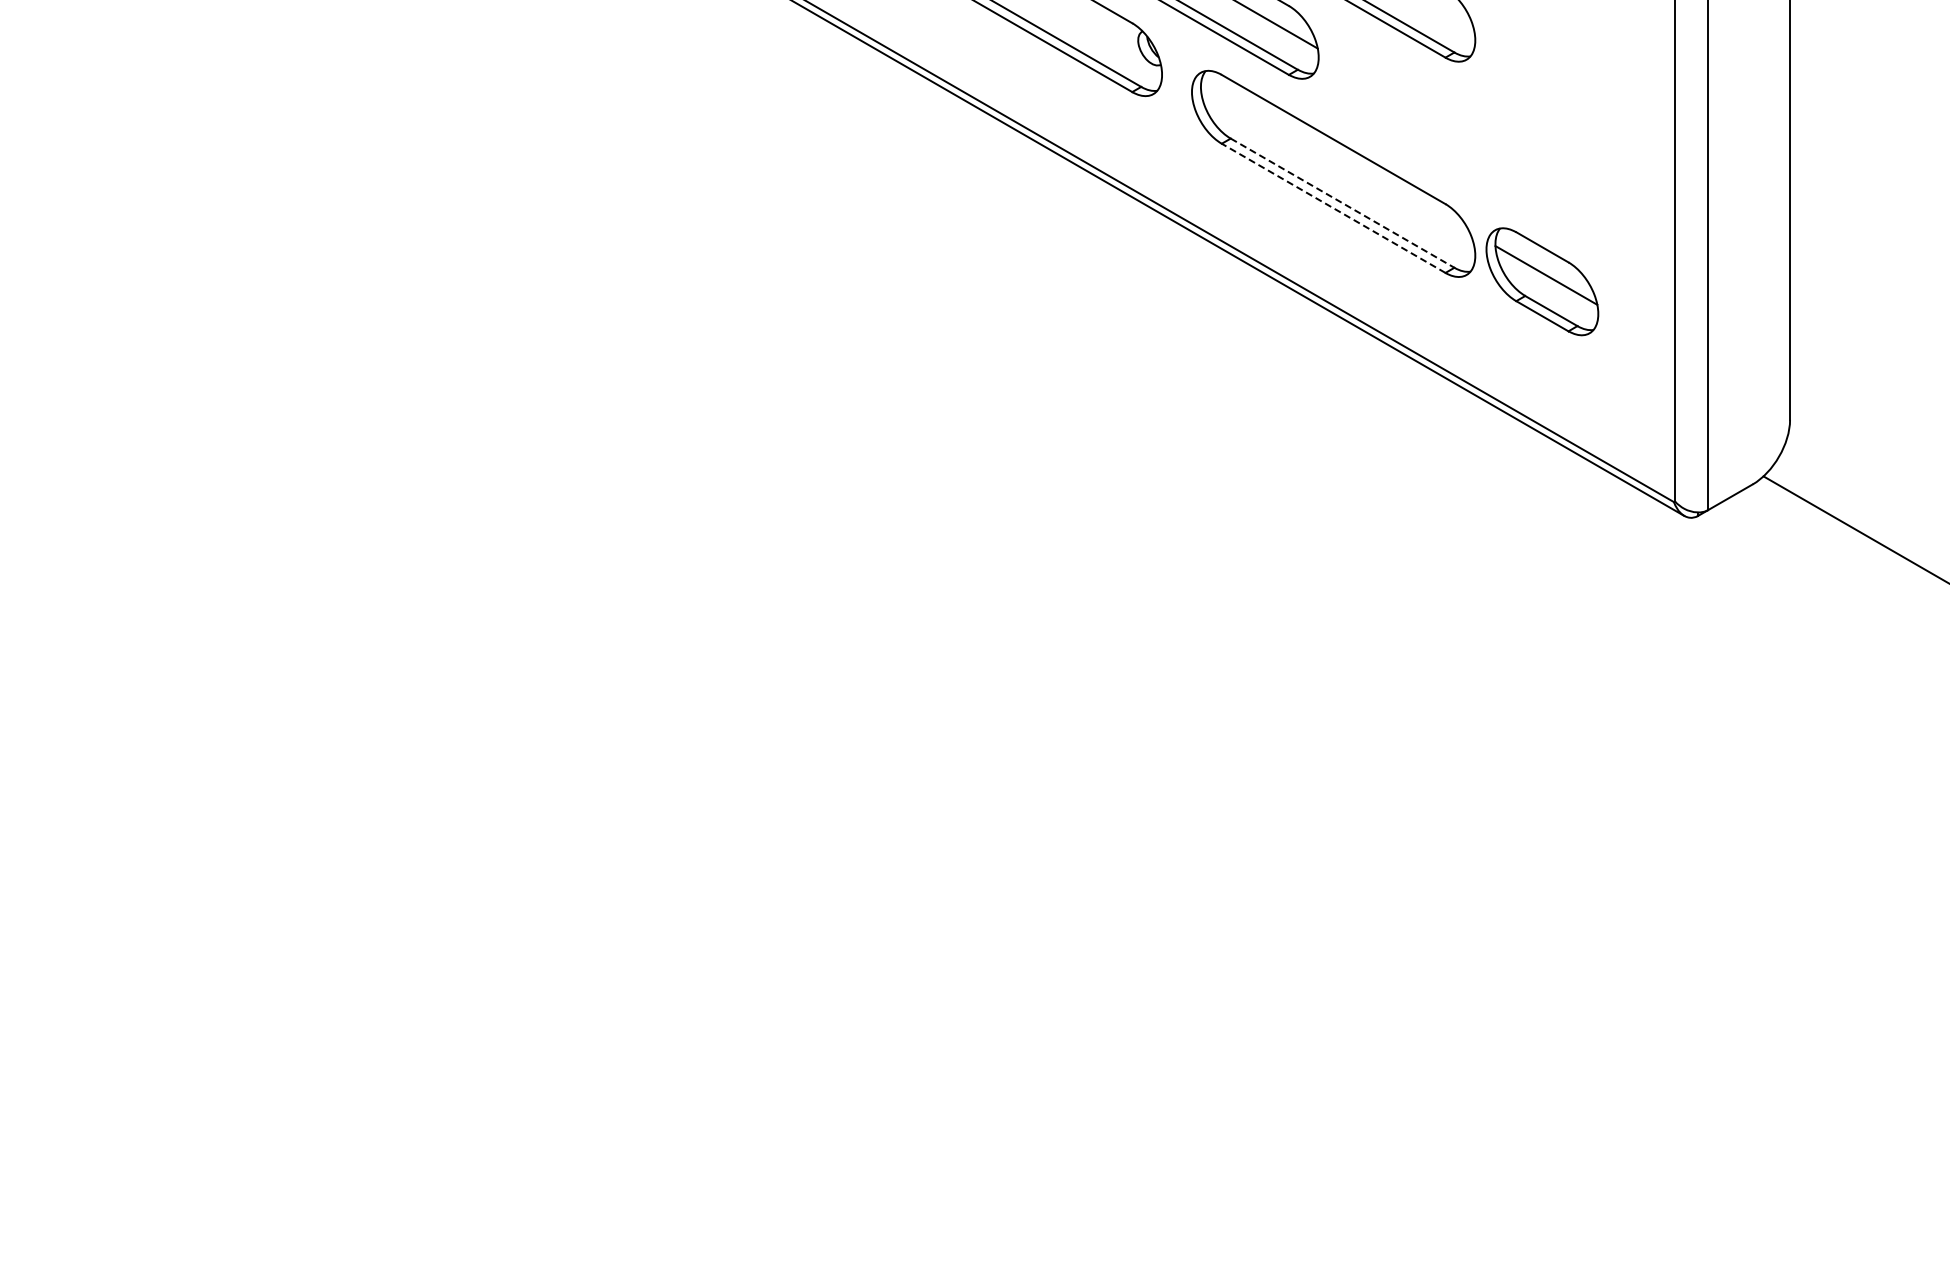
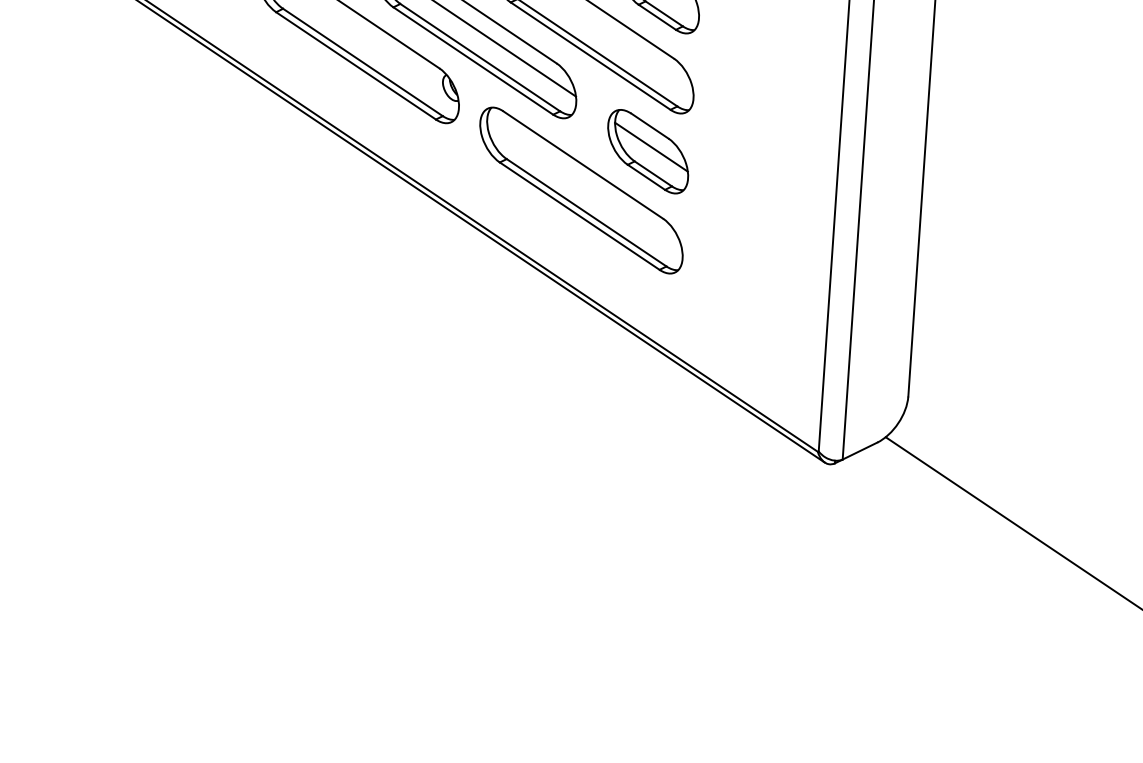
line: (1343, 203) -> (587, 213), dashed -> solid
line: (1333, 208) -> (579, 216), dashed -> solid
part: (1542, 281) -> (648, 151), moved

